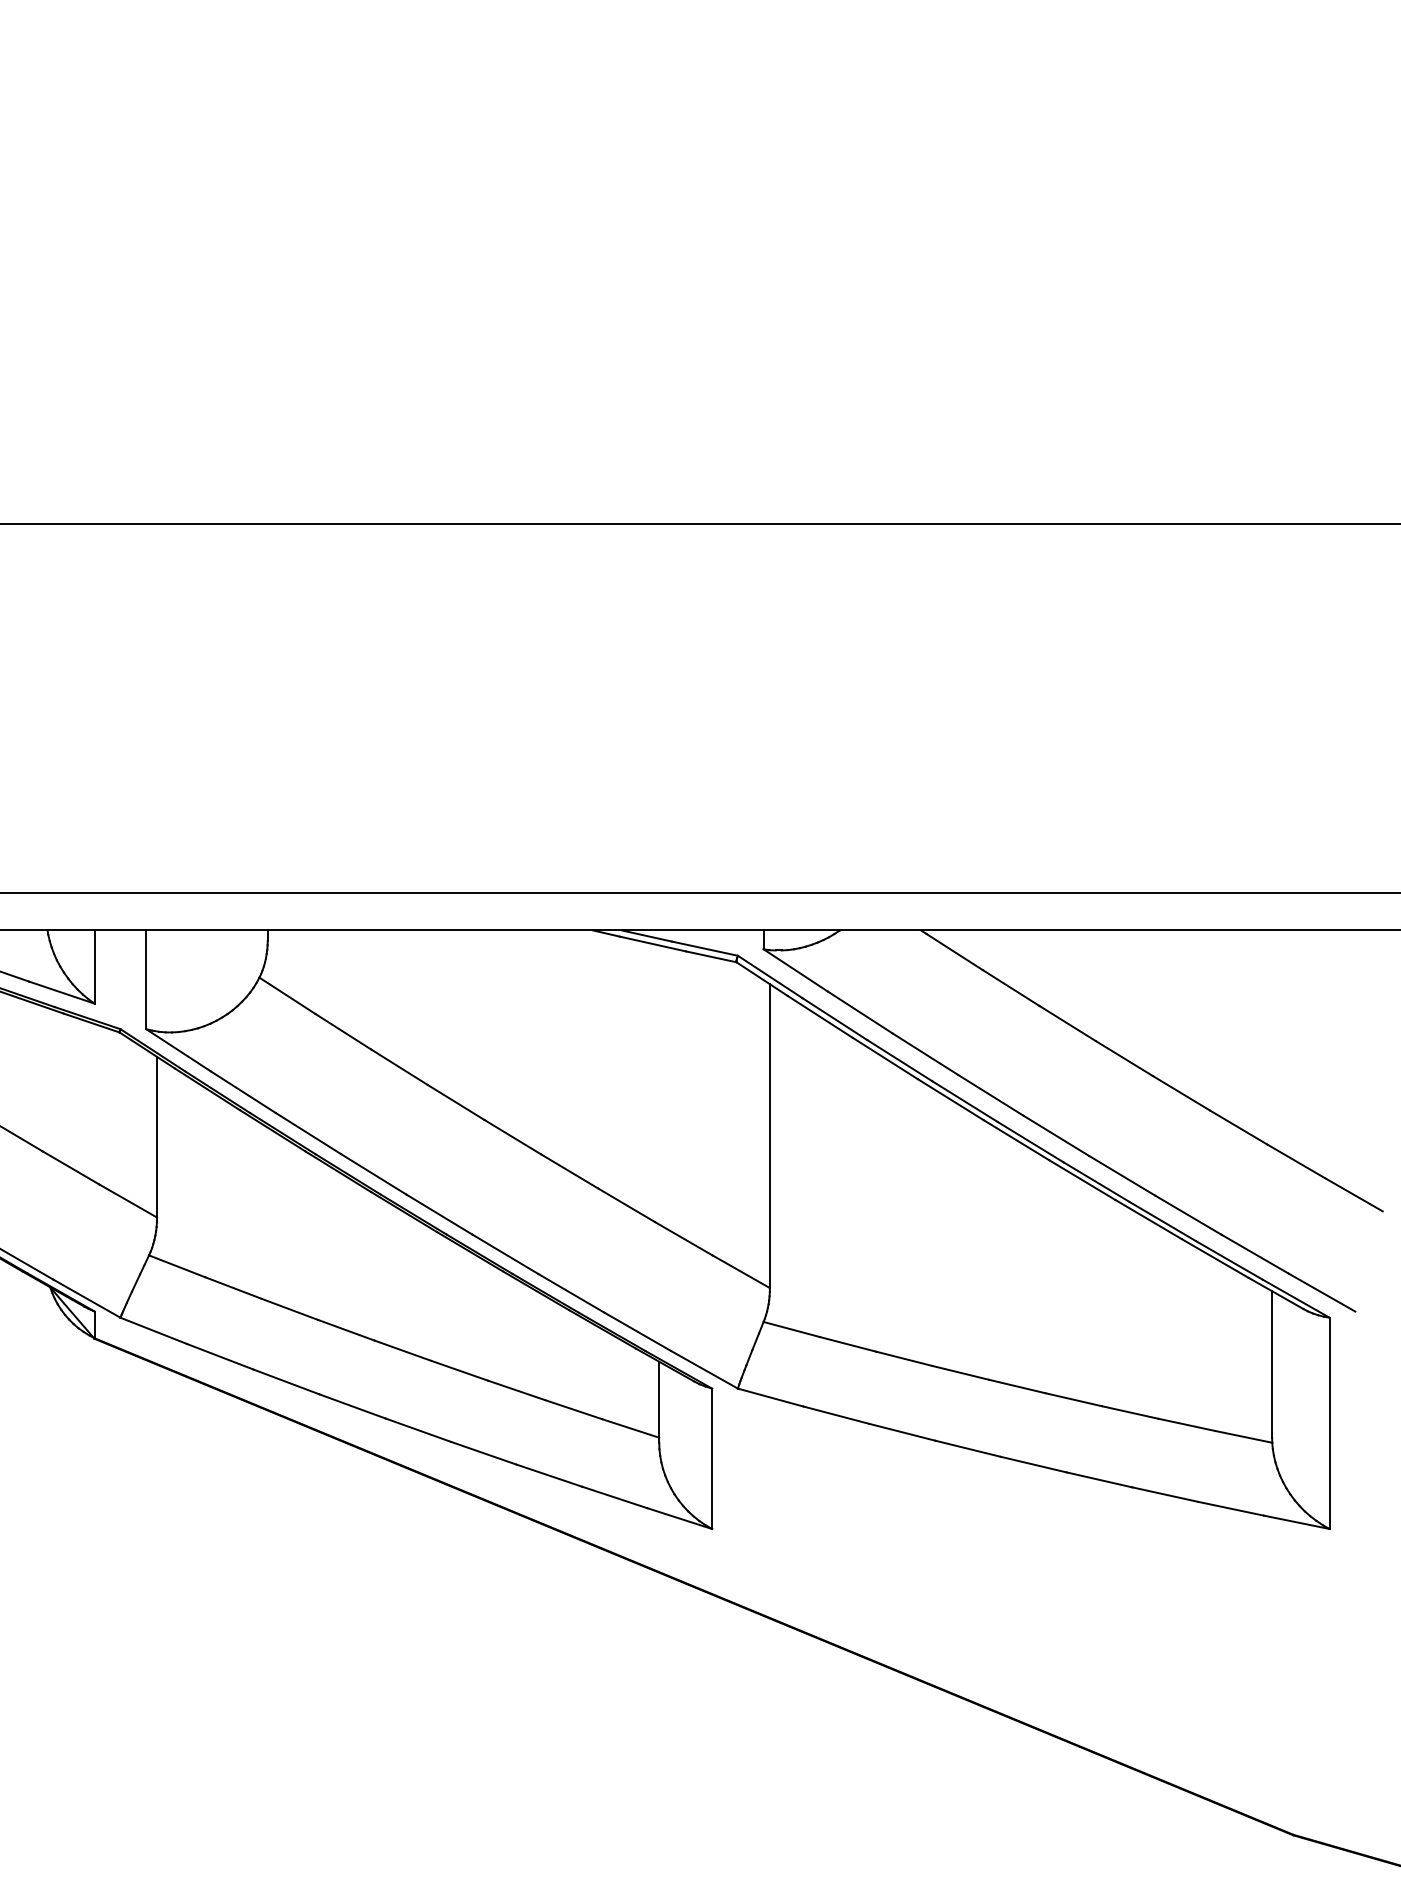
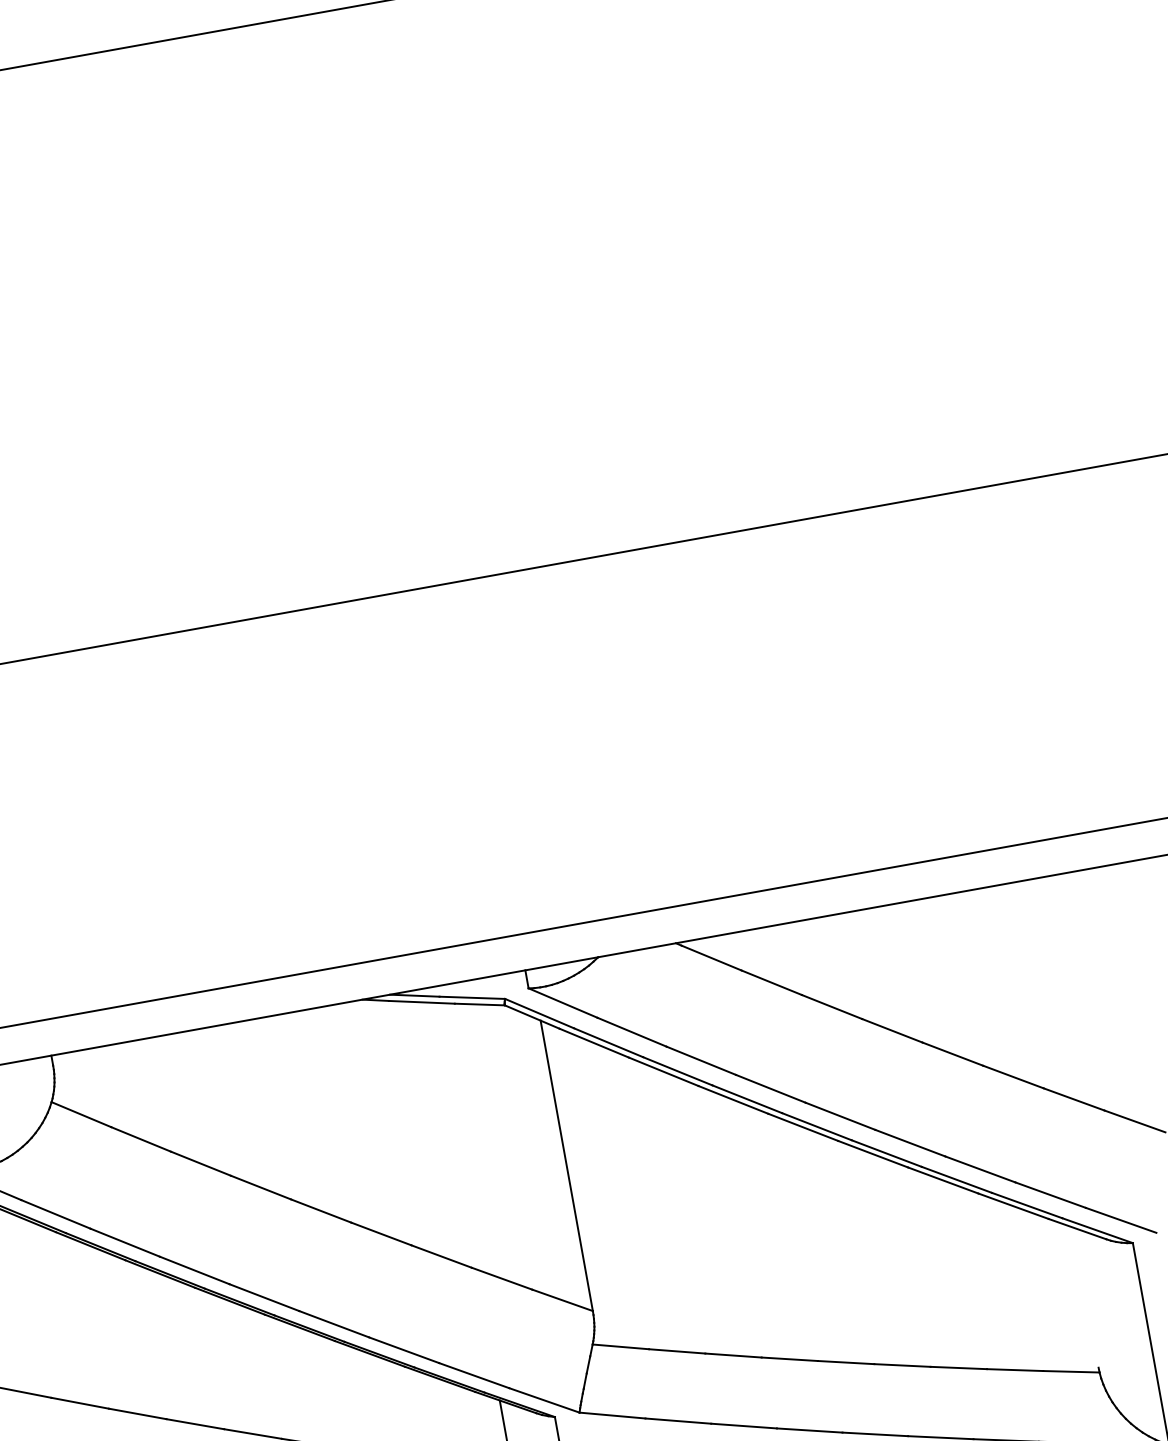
line: (1272, 1364) -> (1086, 1297), removed

